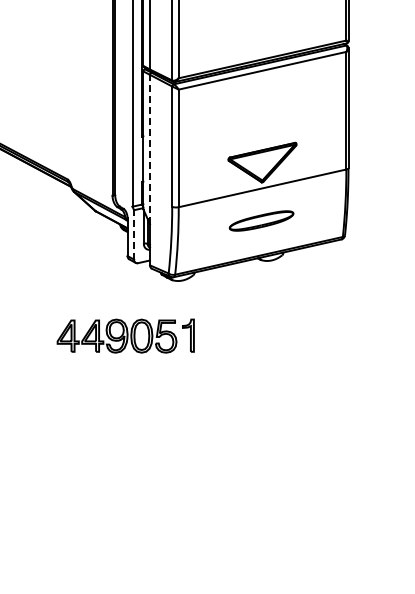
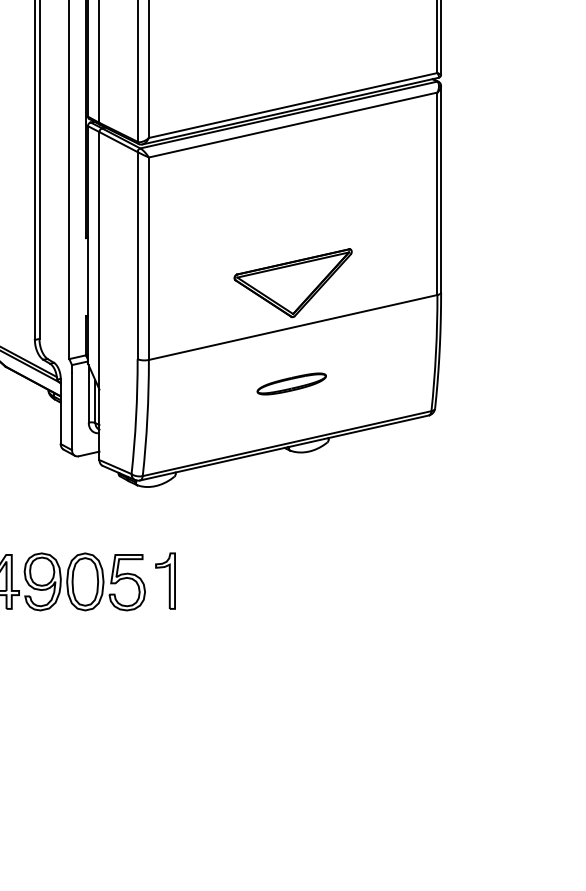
line: (150, 149) -> (100, 260), dashed -> solid
part: (261, 221) -> (291, 384), size x0.62
line: (134, 236) -> (72, 410), dashed -> solid

